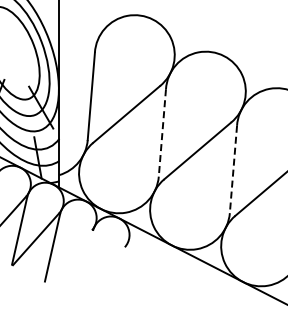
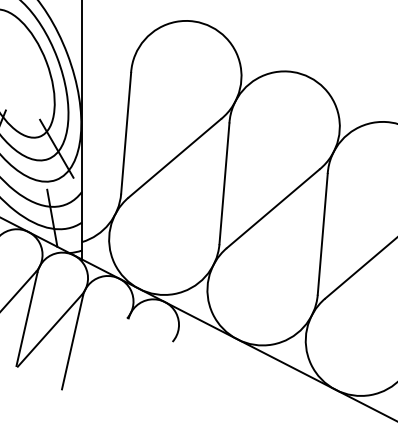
line: (162, 132) -> (224, 183), dashed -> solid
line: (233, 169) -> (322, 234), dashed -> solid

